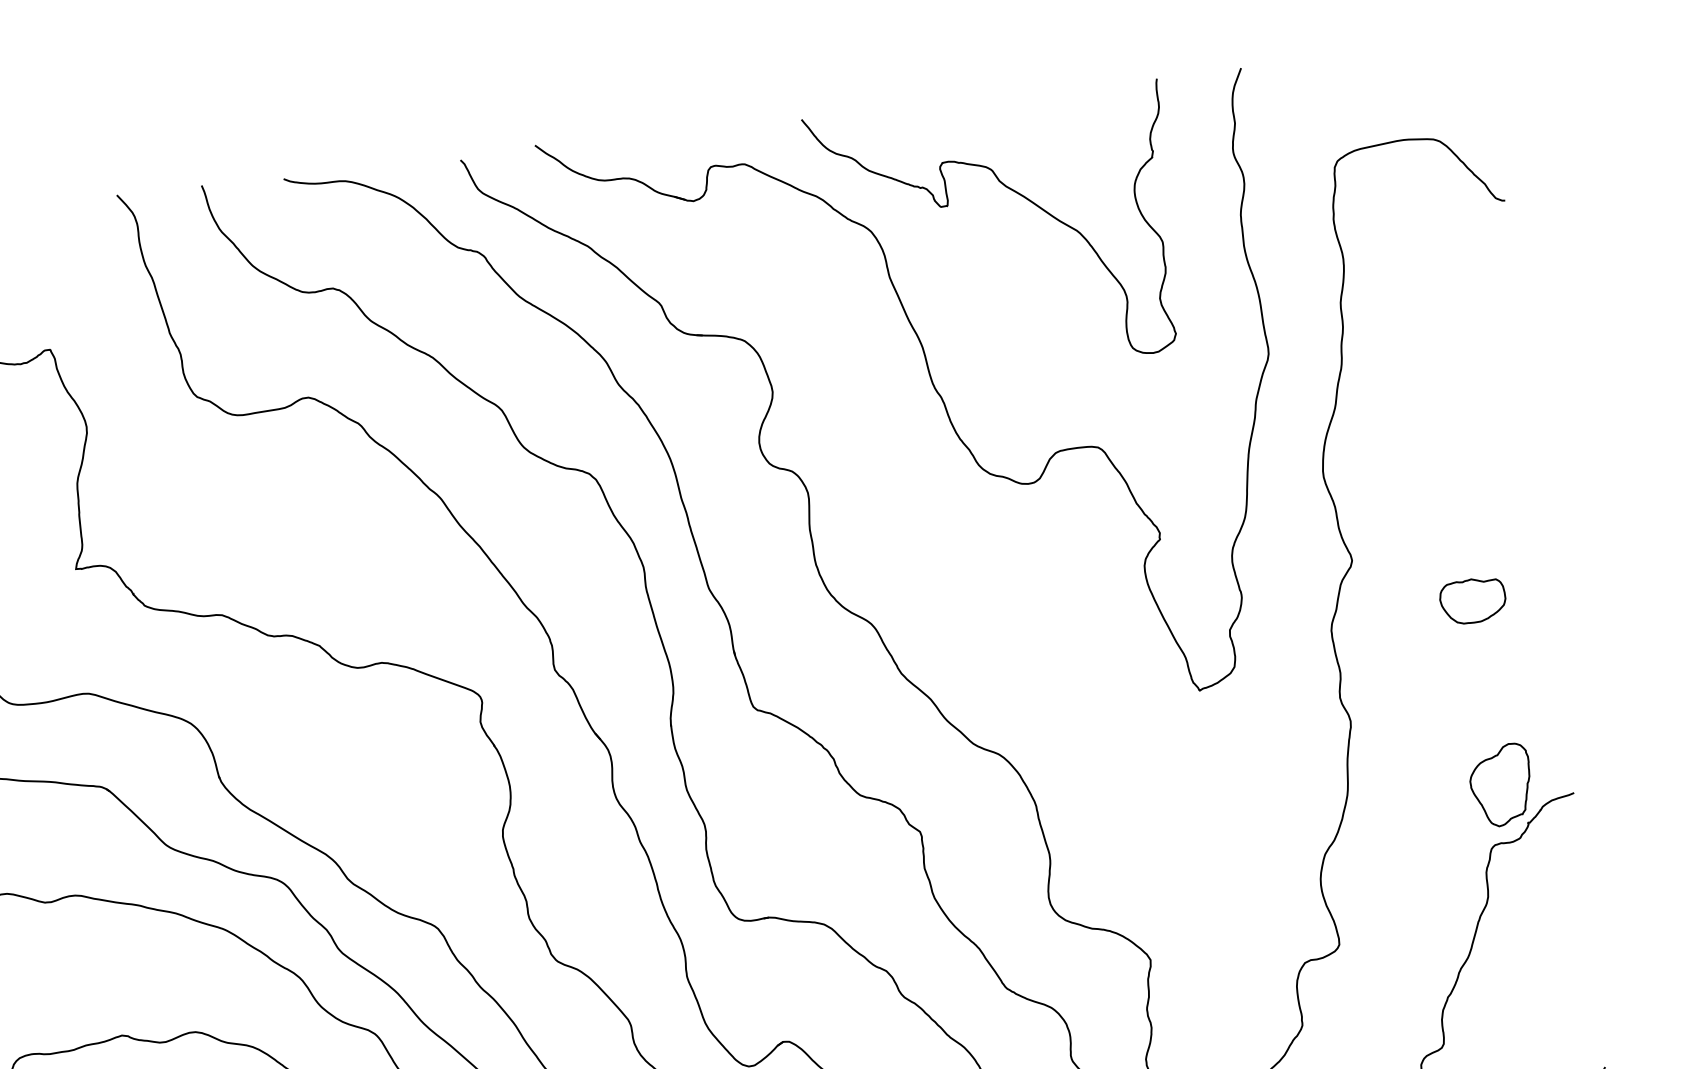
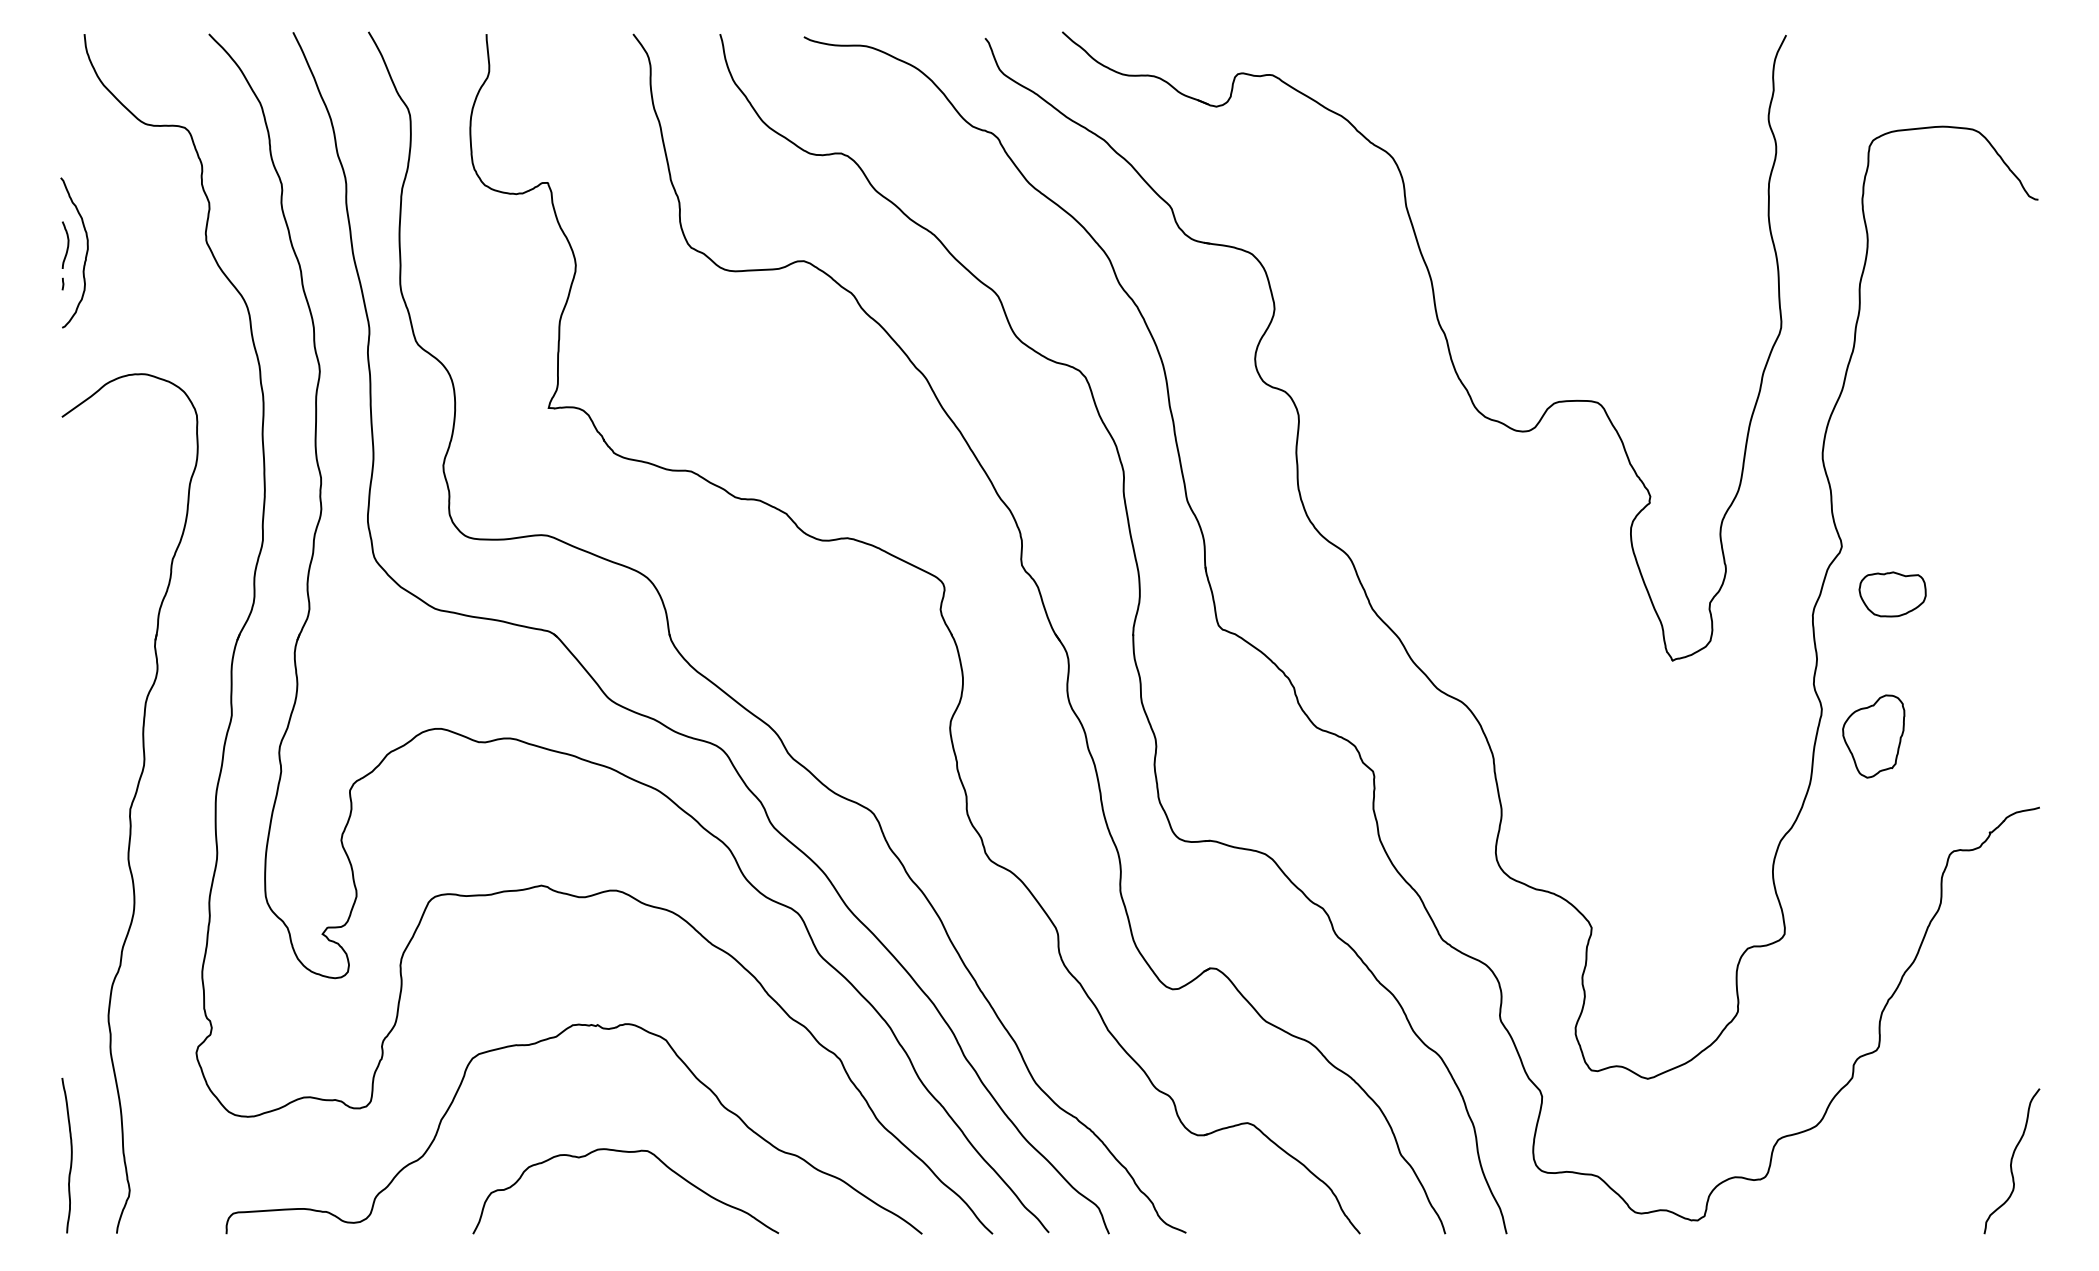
curve: (1016, 193) -> (1544, 136), removed
part: (1472, 601) -> (1892, 594), moved
part: (1500, 785) -> (1873, 736), moved

